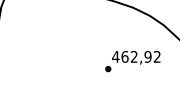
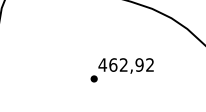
text: (132, 61) -> (121, 70), moved

